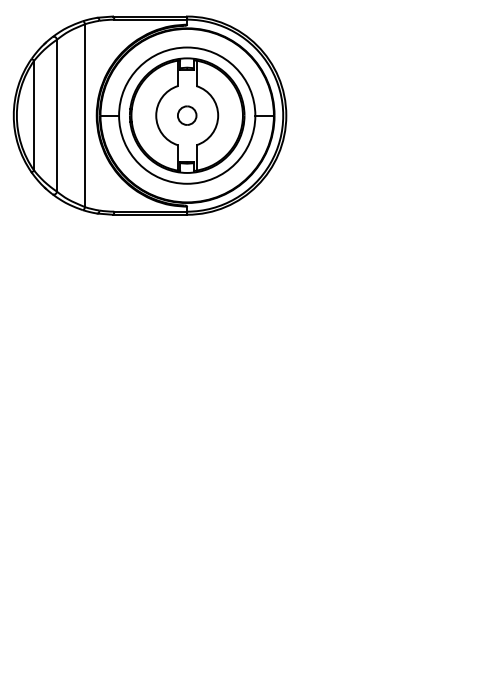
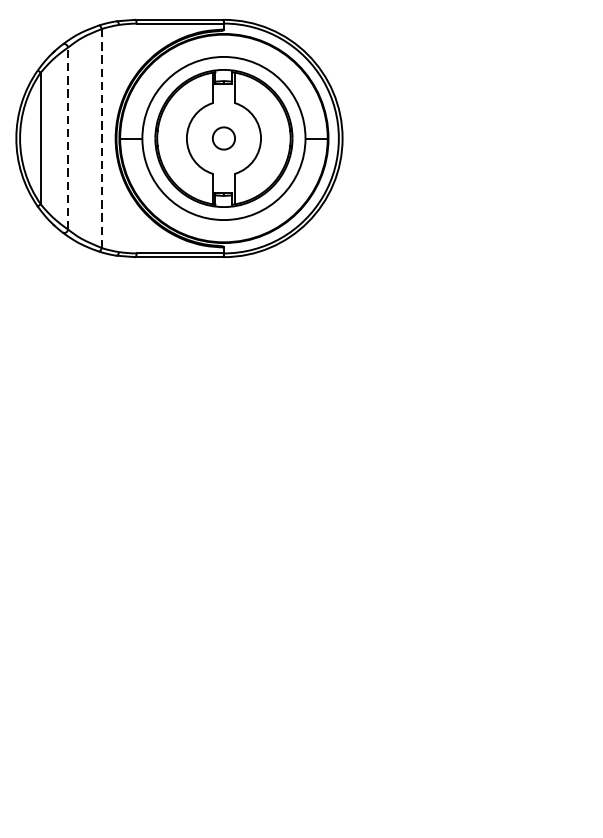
line: (57, 115) -> (68, 138), solid -> dashed
line: (85, 116) -> (102, 139), solid -> dashed

